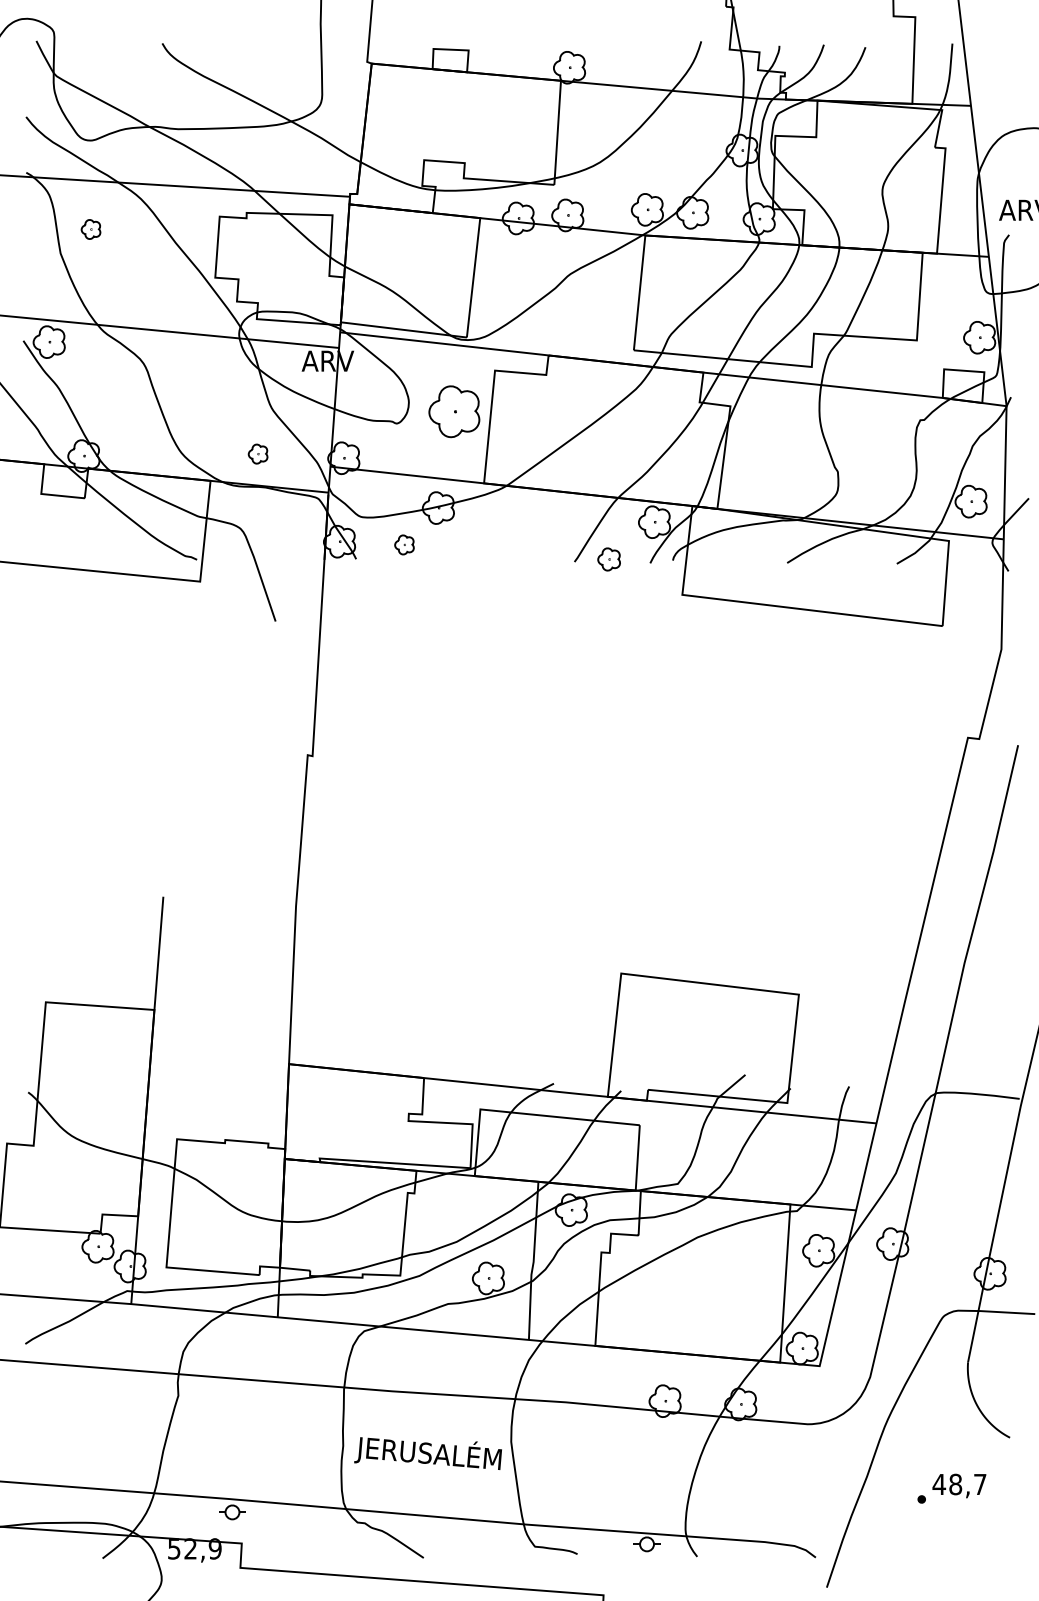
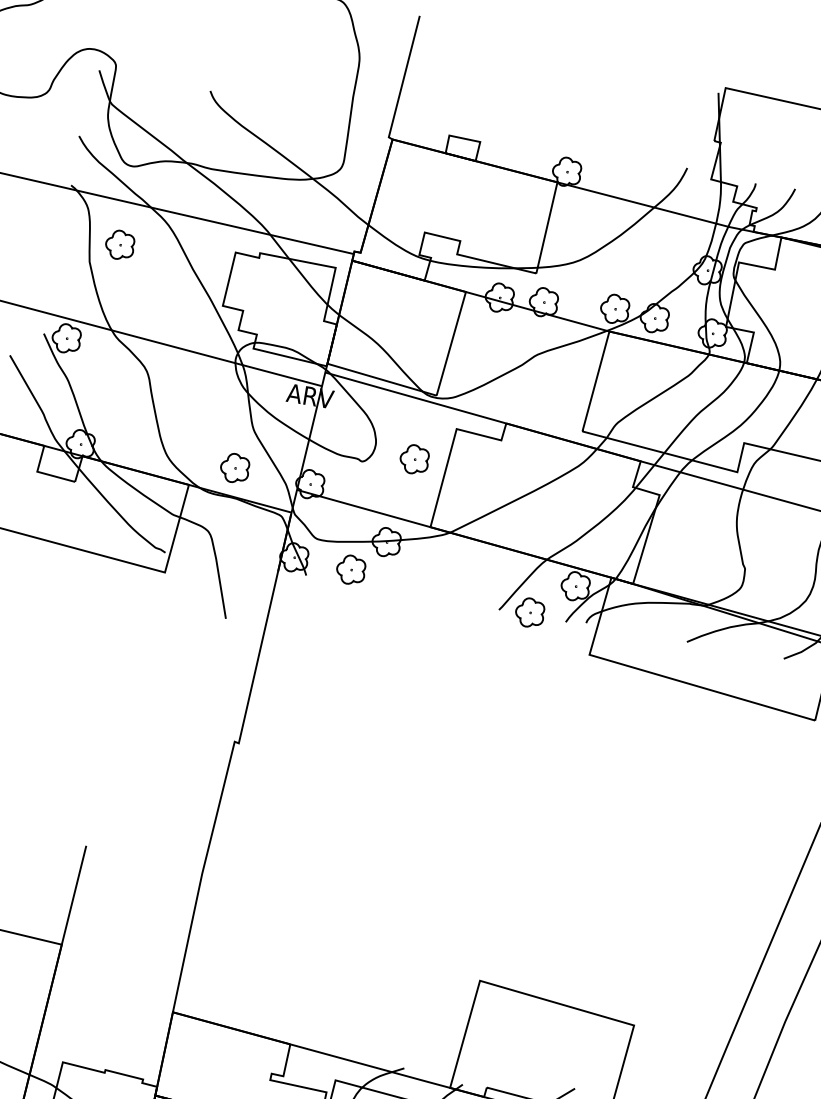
part: (90, 229) -> (119, 245), size x1.67
part: (453, 411) -> (413, 459), size x0.62
part: (257, 453) -> (234, 467), size x1.67
part: (404, 544) -> (351, 569), size x1.67
part: (608, 559) -> (529, 612), size x1.43

